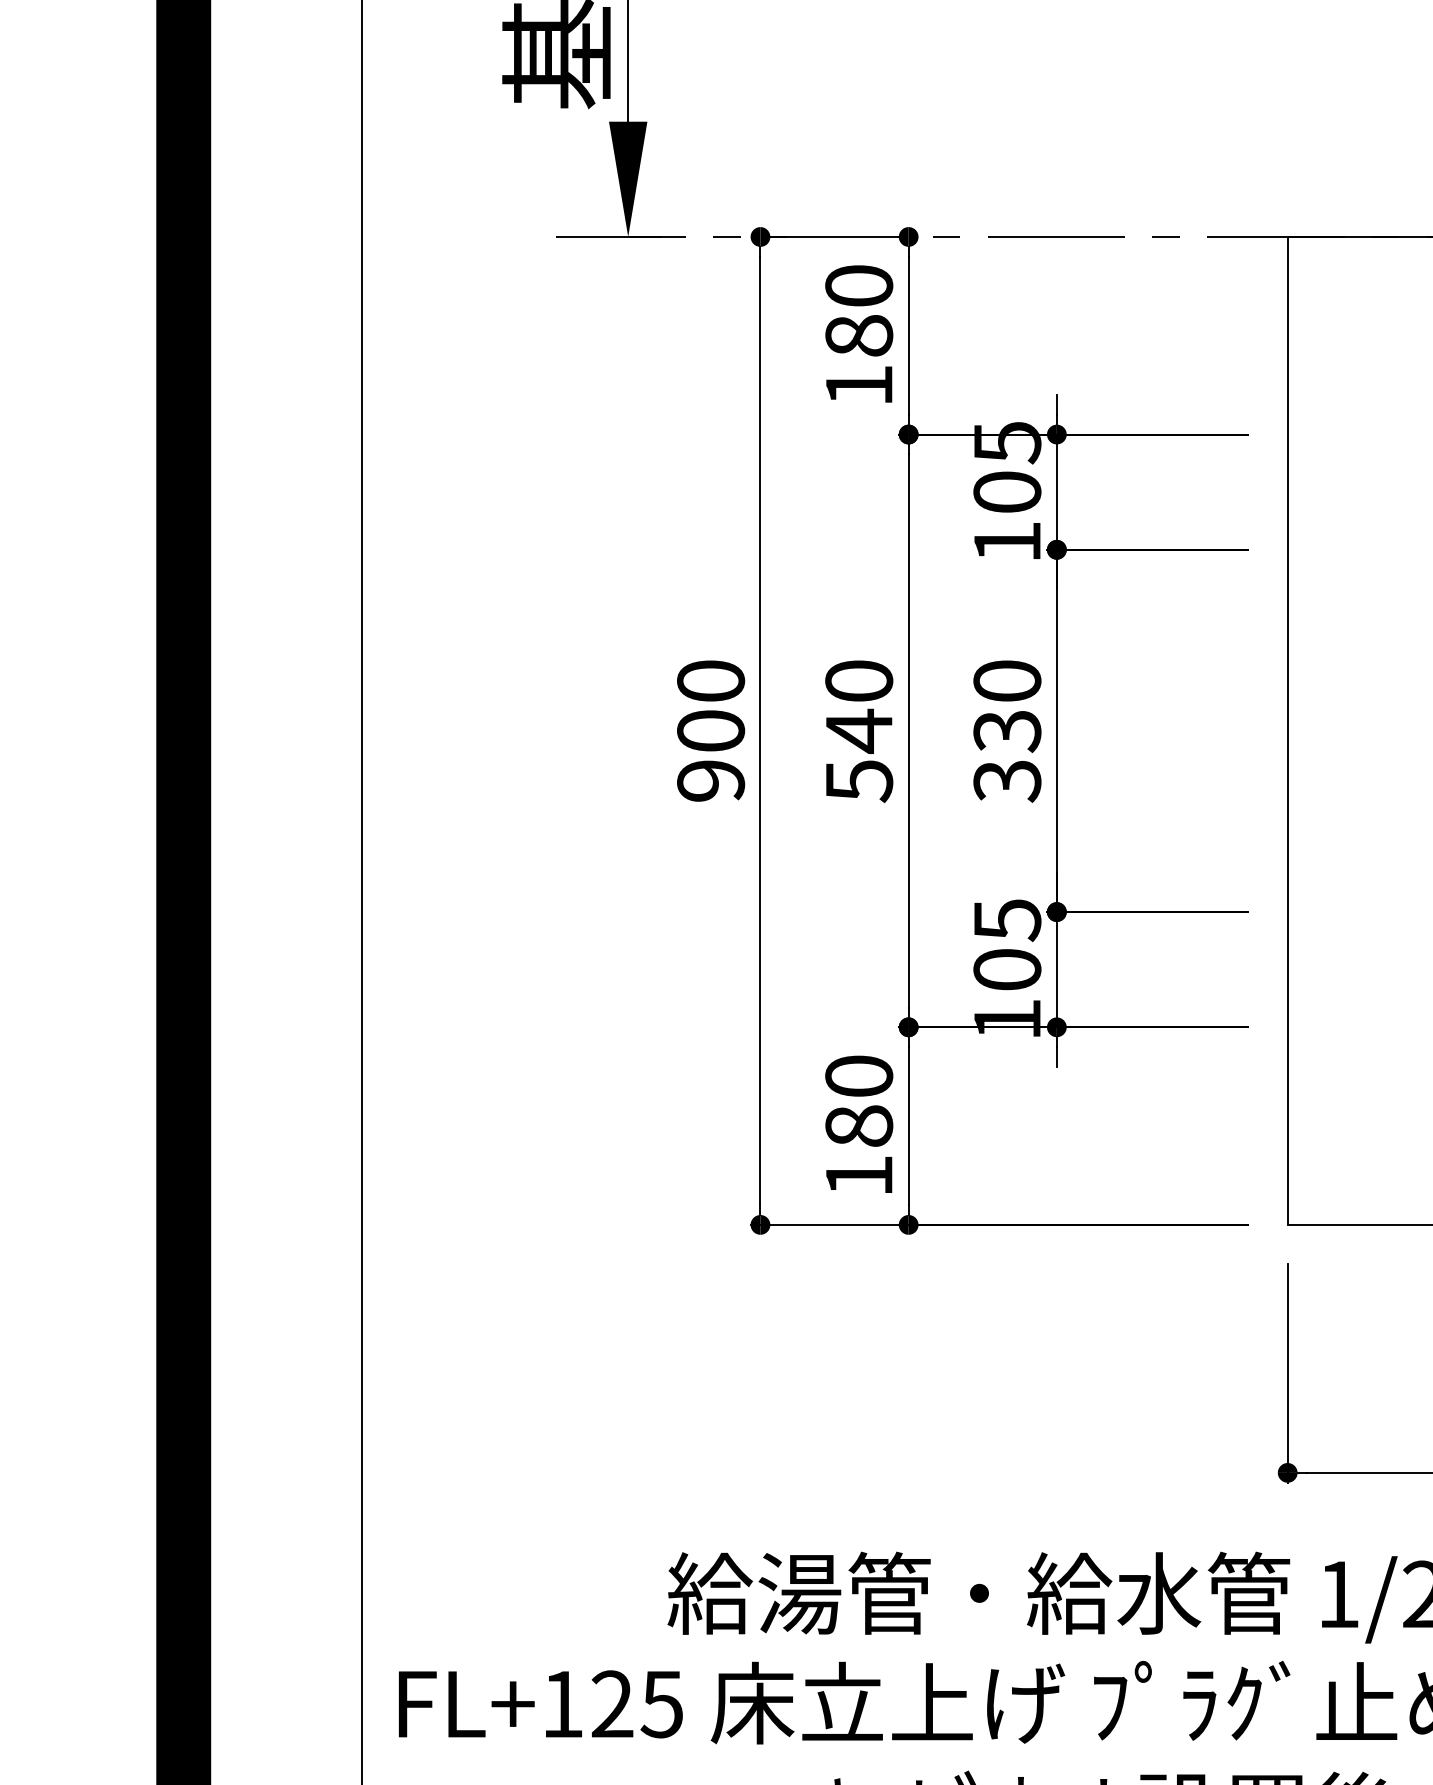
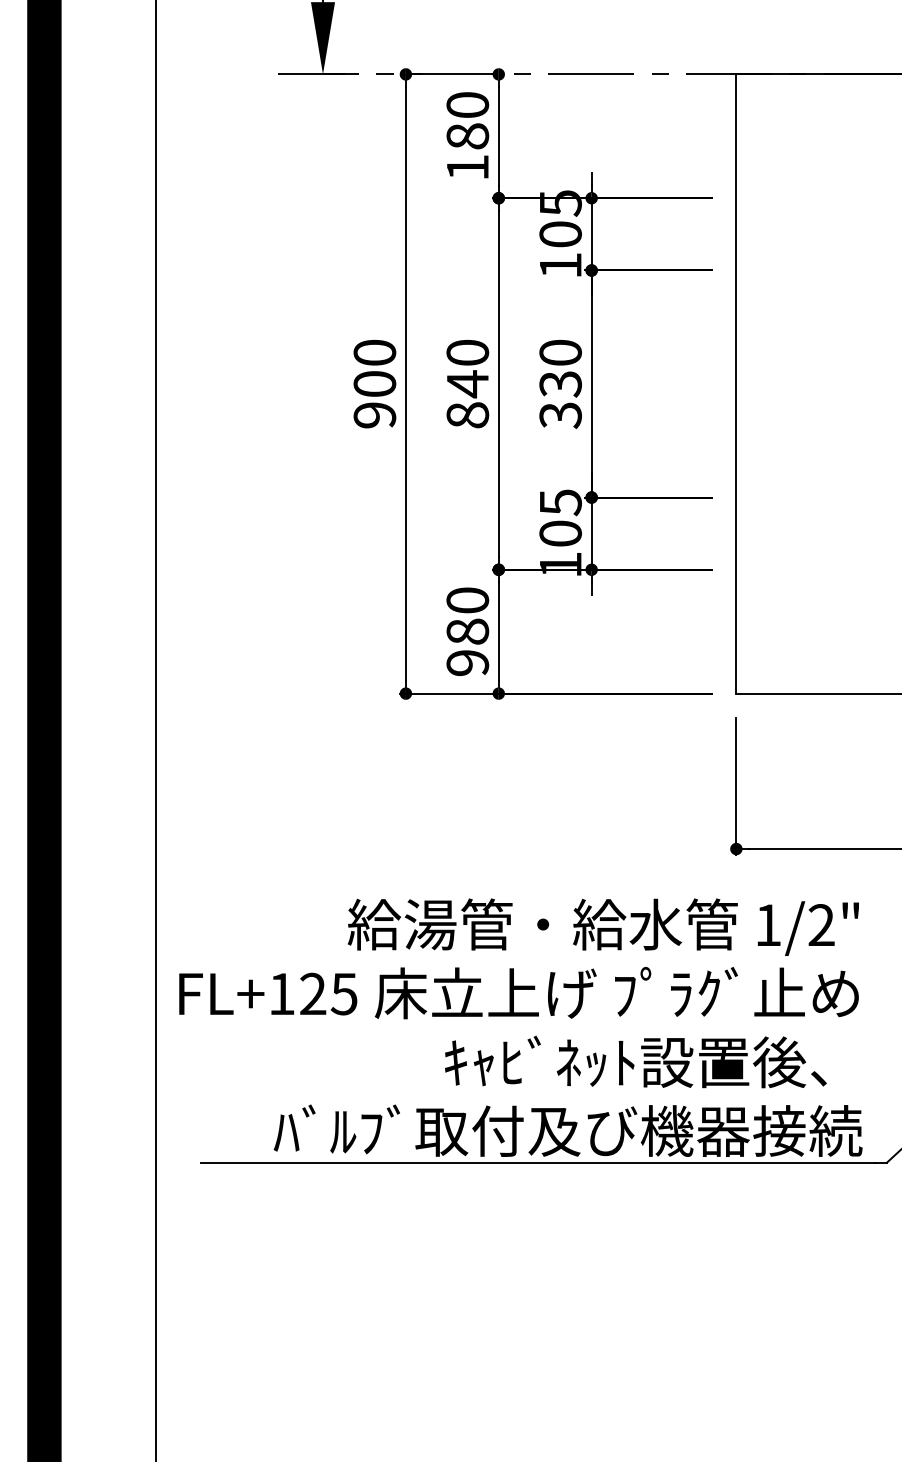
text: (858, 781) -> (467, 415), 540 -> 840
text: (858, 1175) -> (467, 662), 180 -> 980

